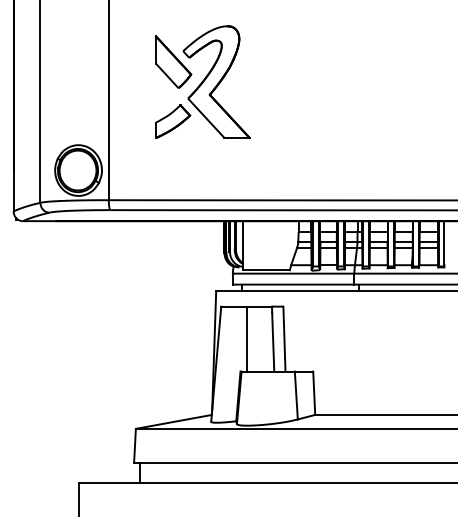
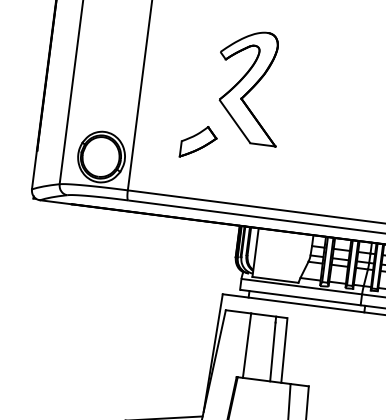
part: (173, 61) -> (209, 61), removed
part: (173, 121) -> (199, 142), moved

